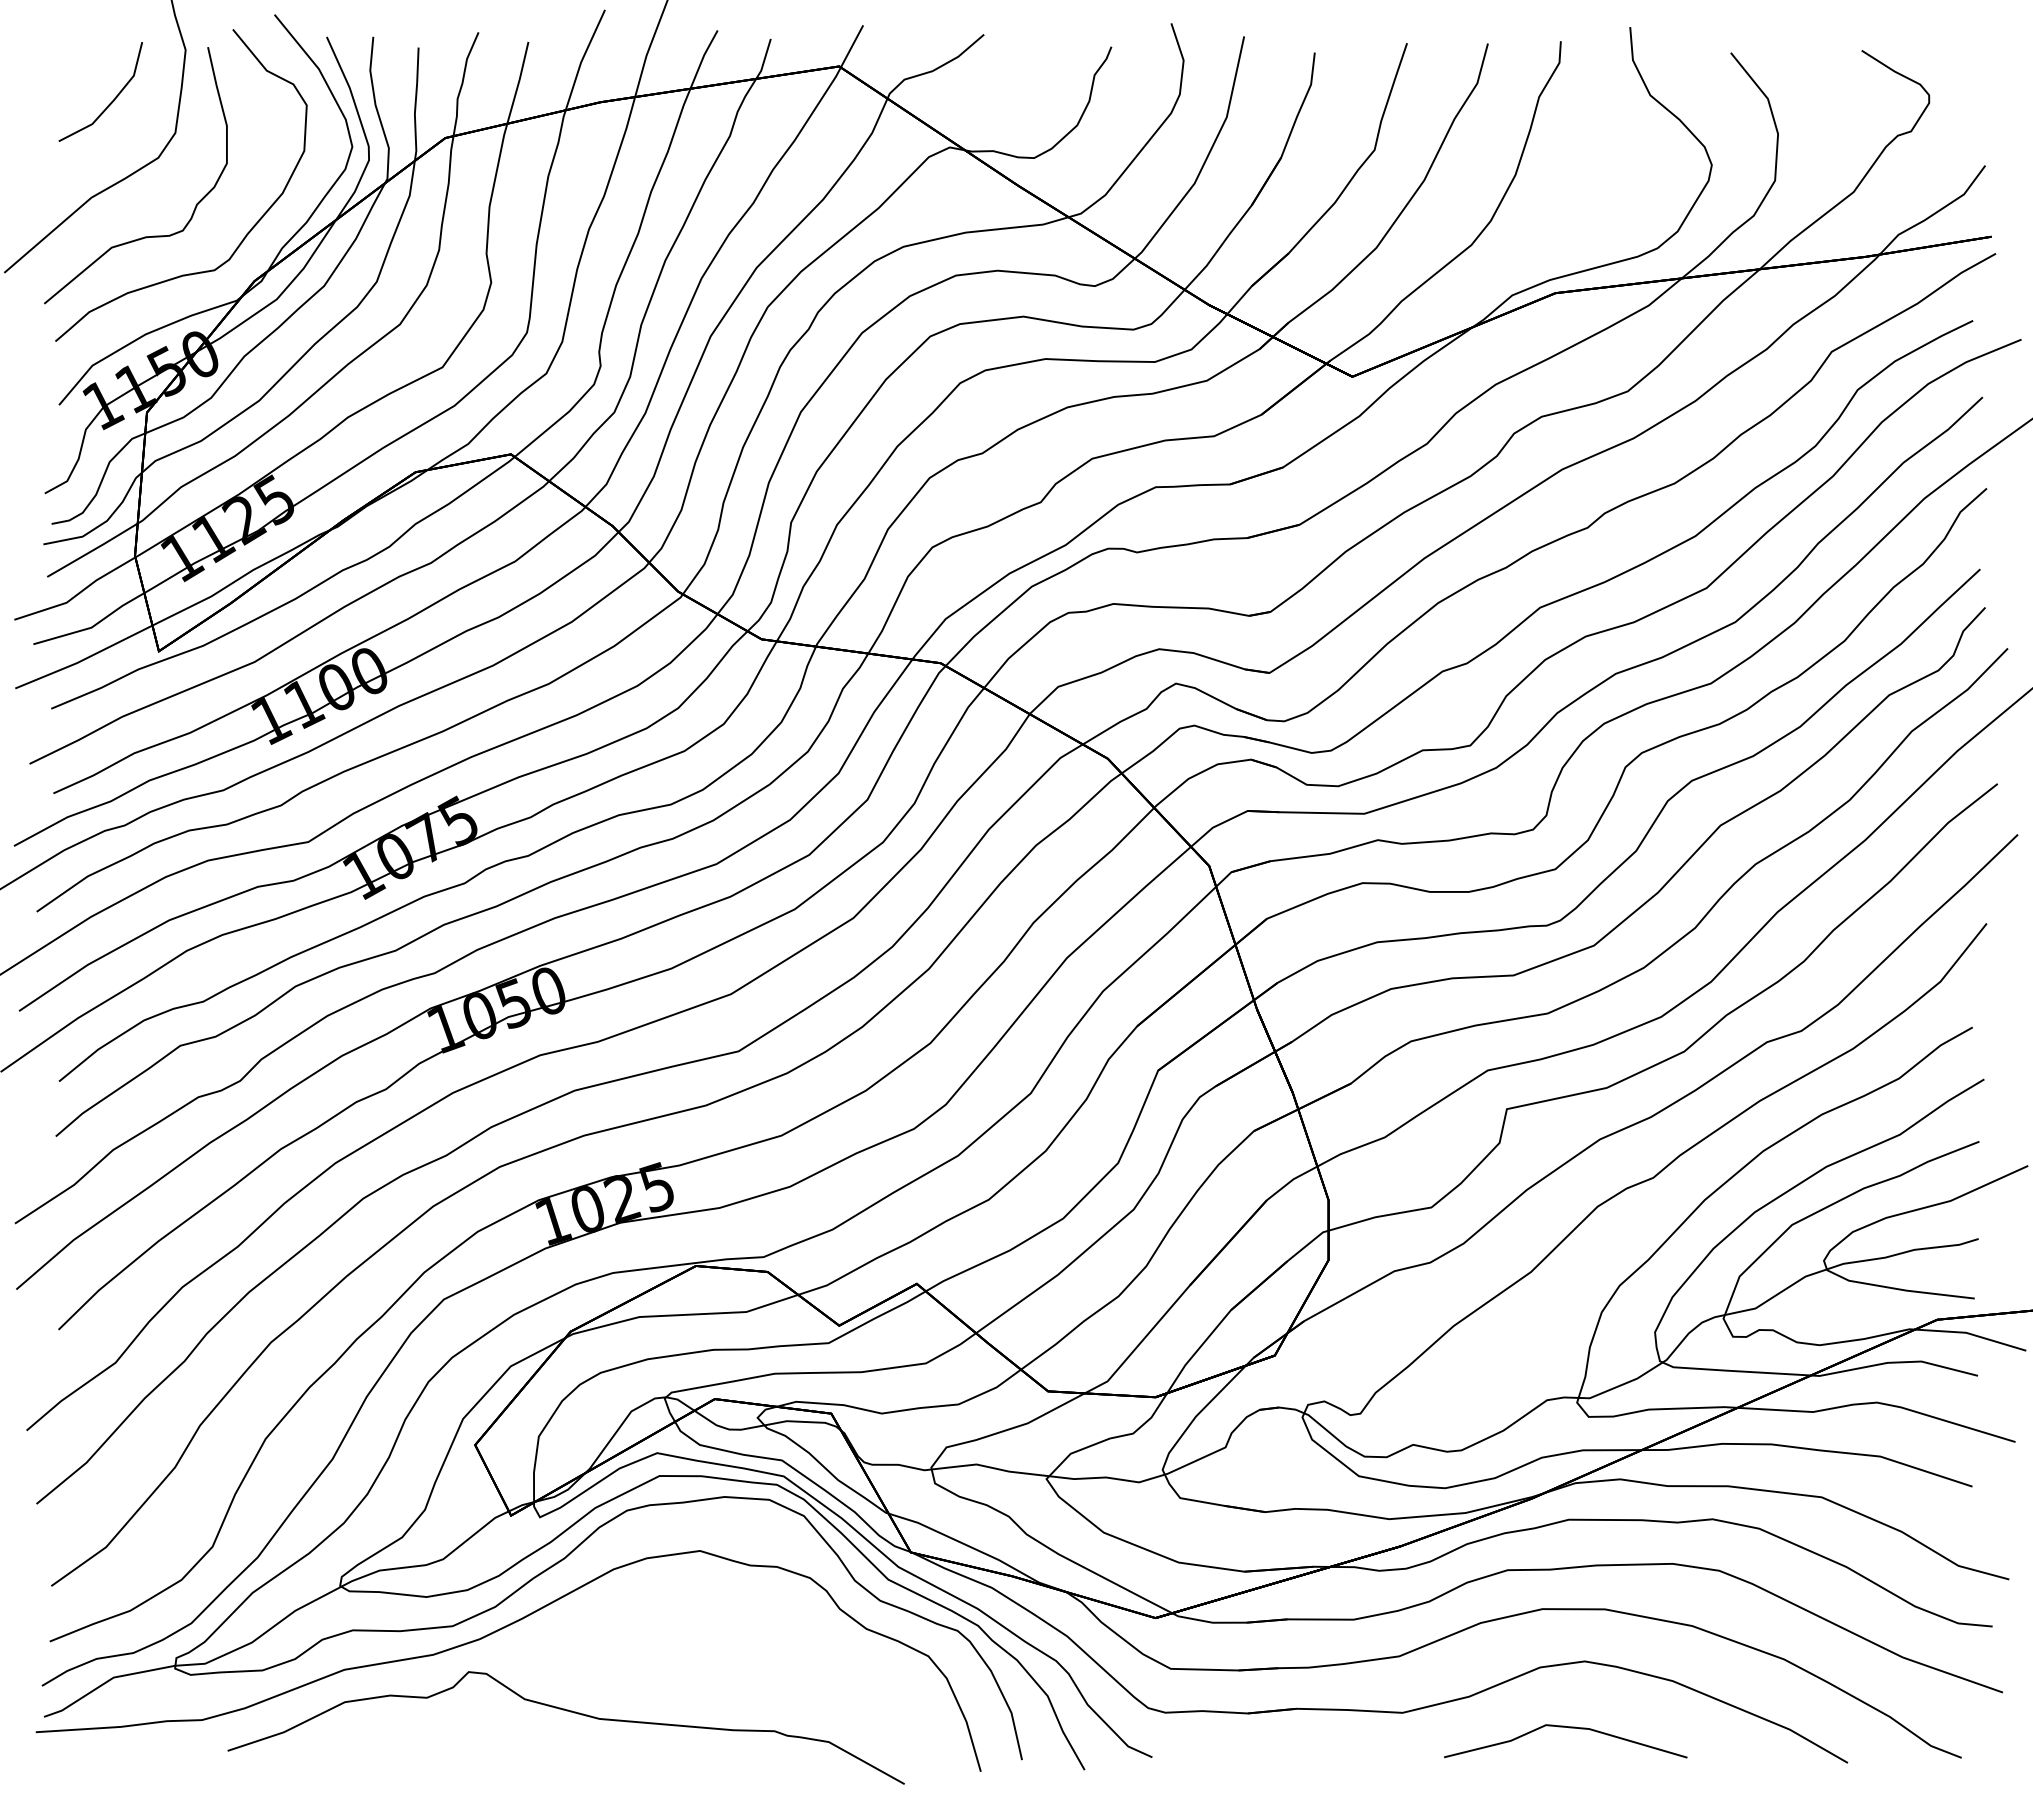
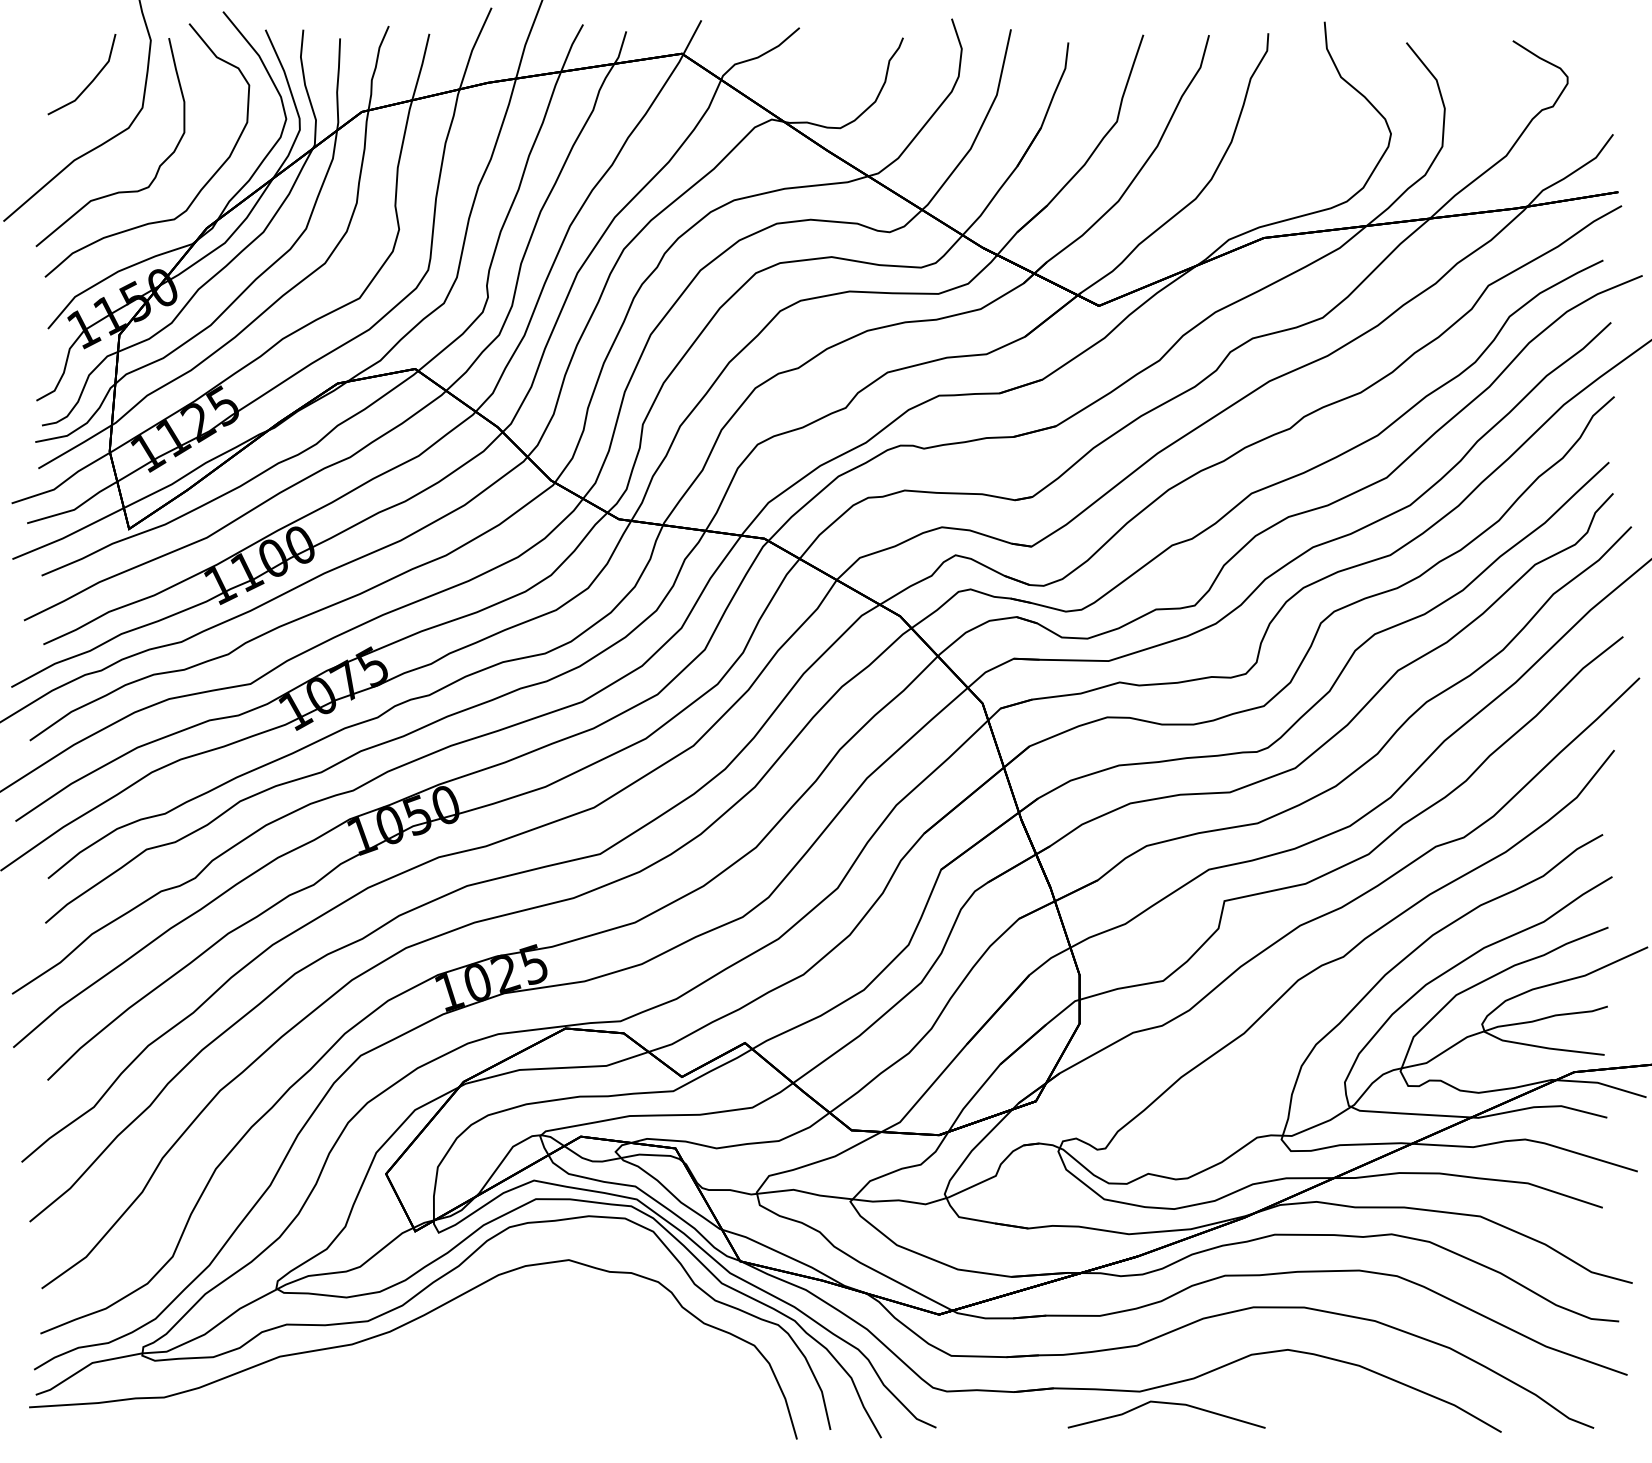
curve: (570, 1712) -> (463, 1391), removed
line: (1569, 1728) -> (1169, 1404), moved

